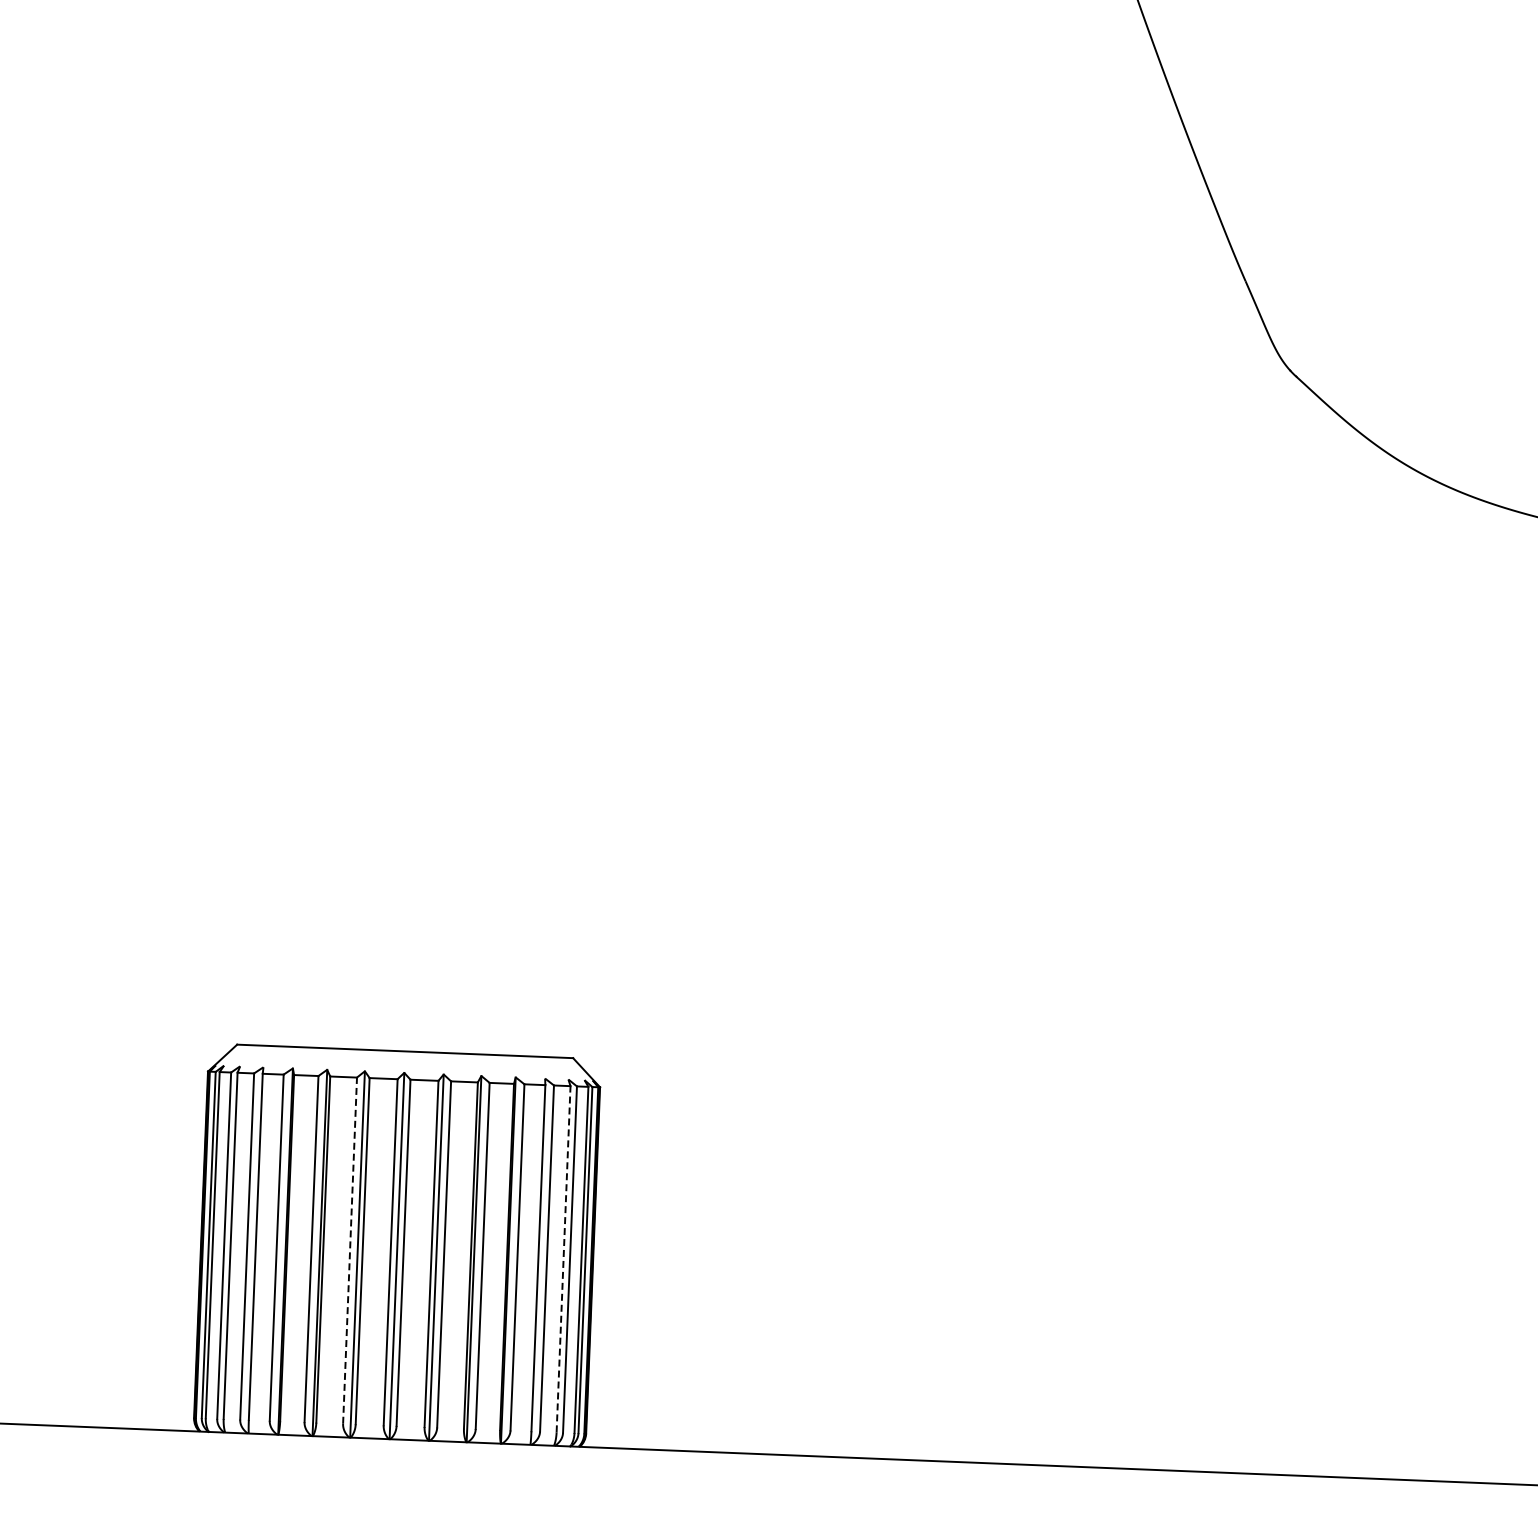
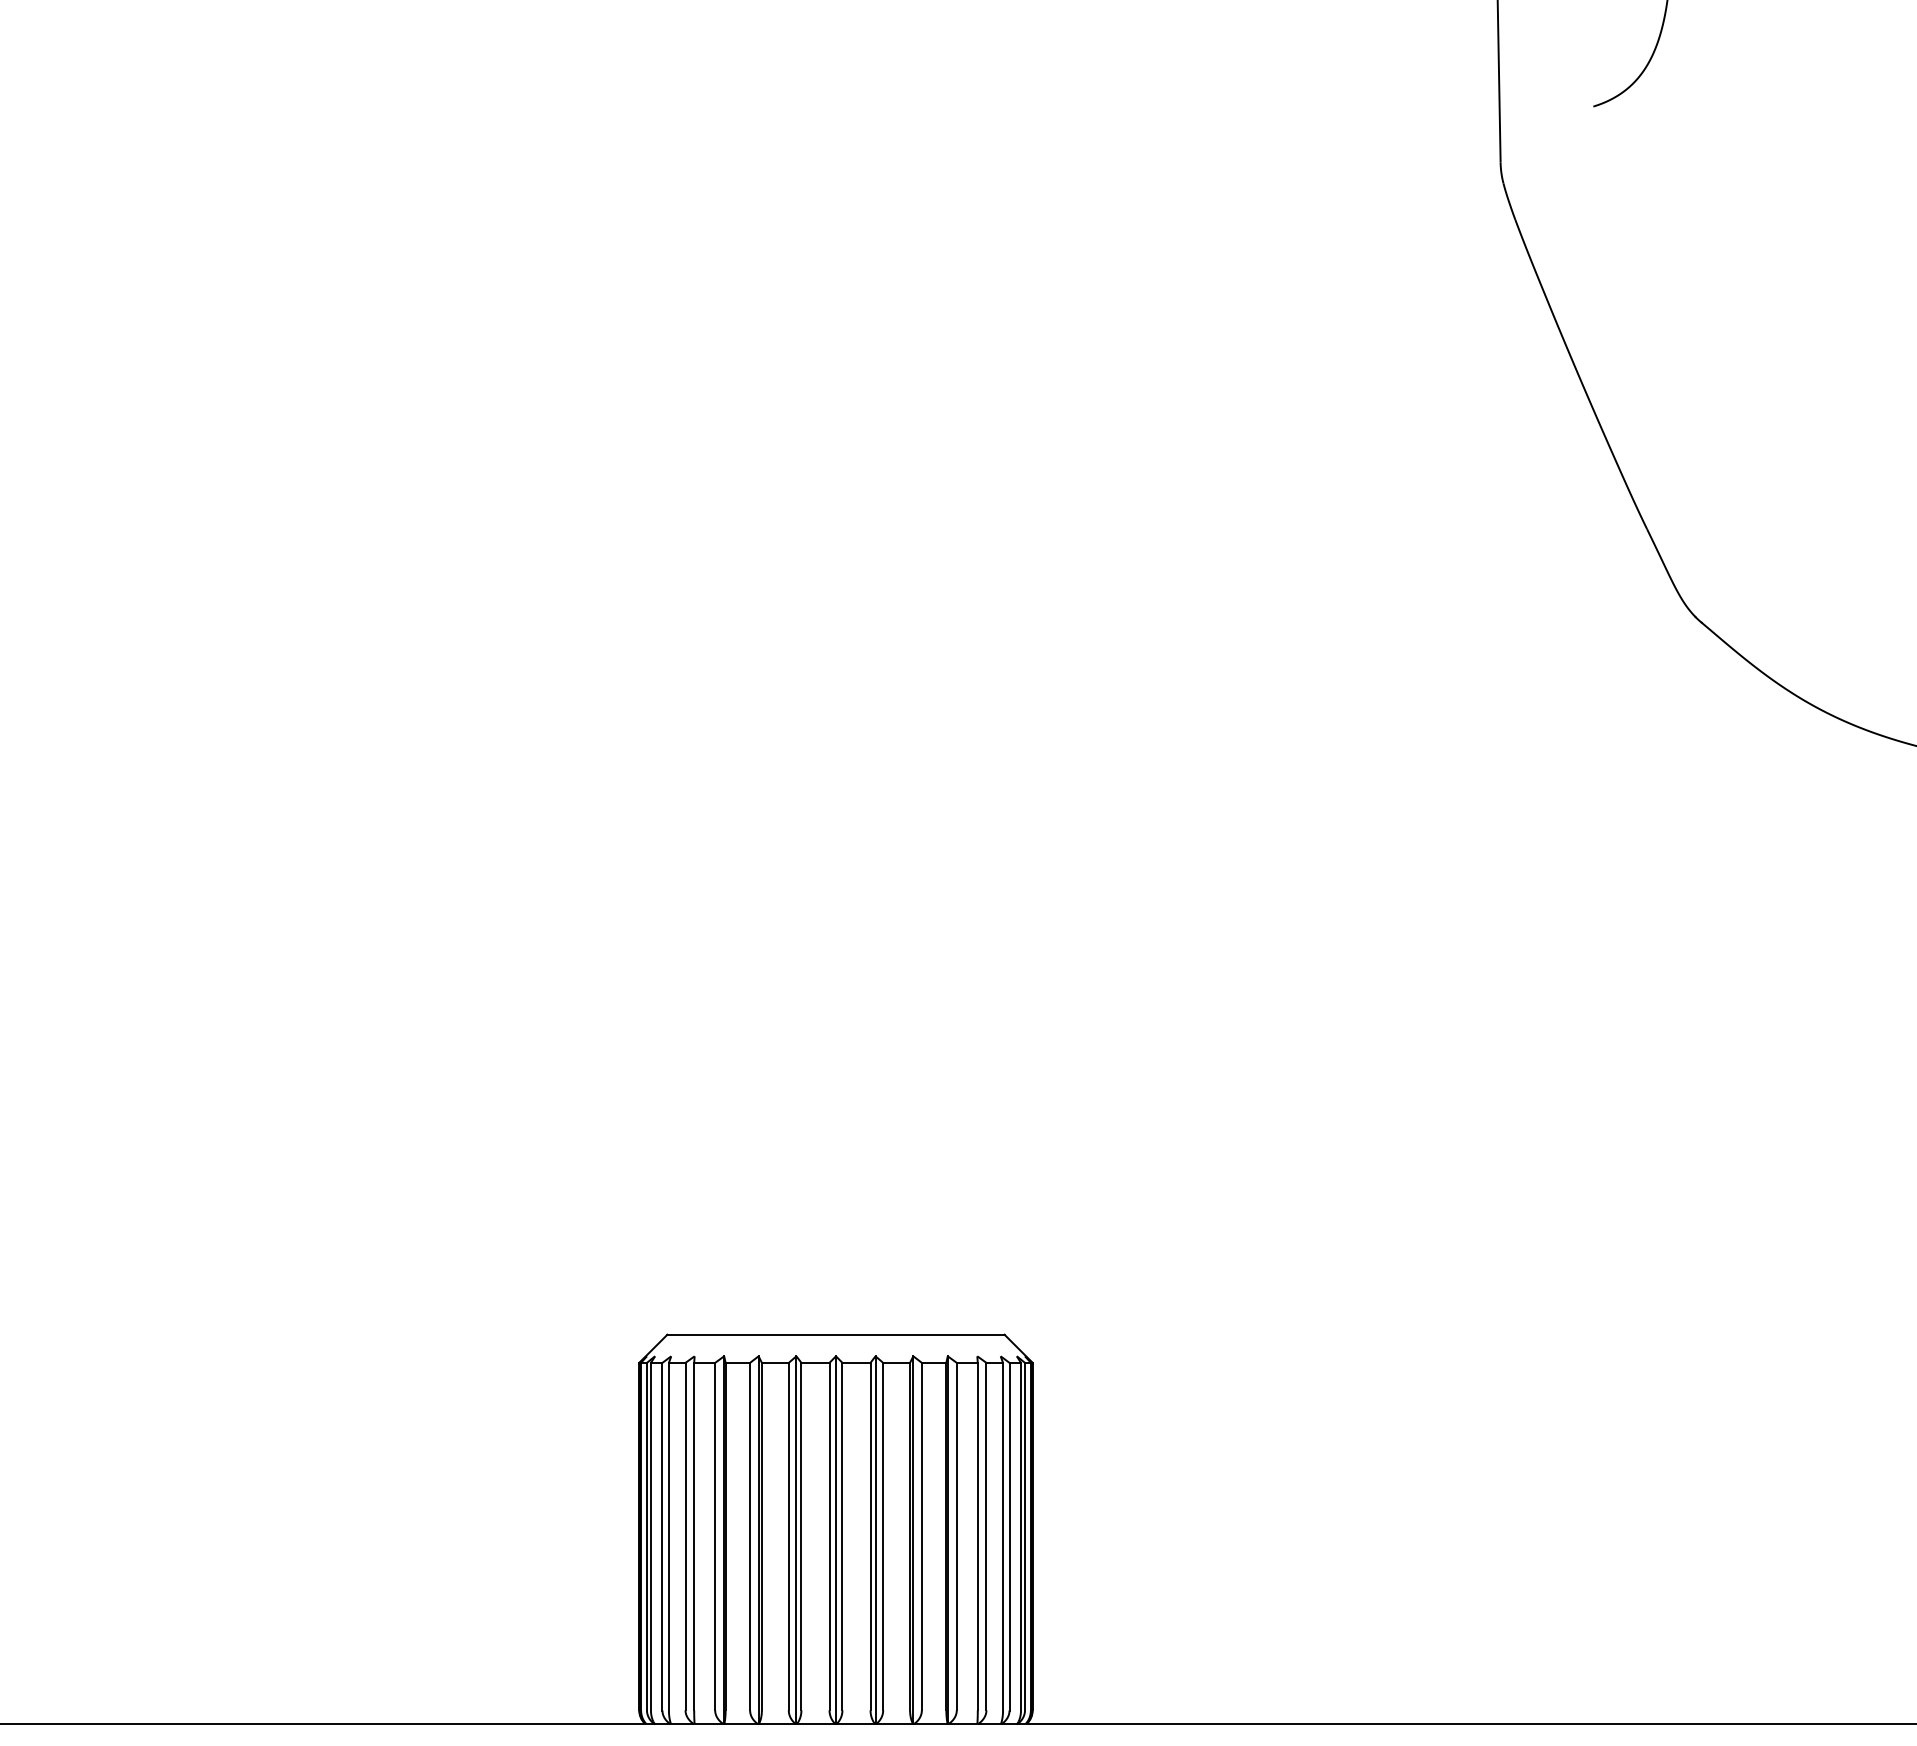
line: (349, 1250) -> (788, 1536), dashed -> solid
line: (564, 1259) -> (1003, 1536), dashed -> solid

